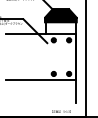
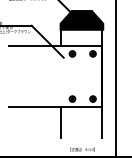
line: (45, 91) -> (61, 122), added

